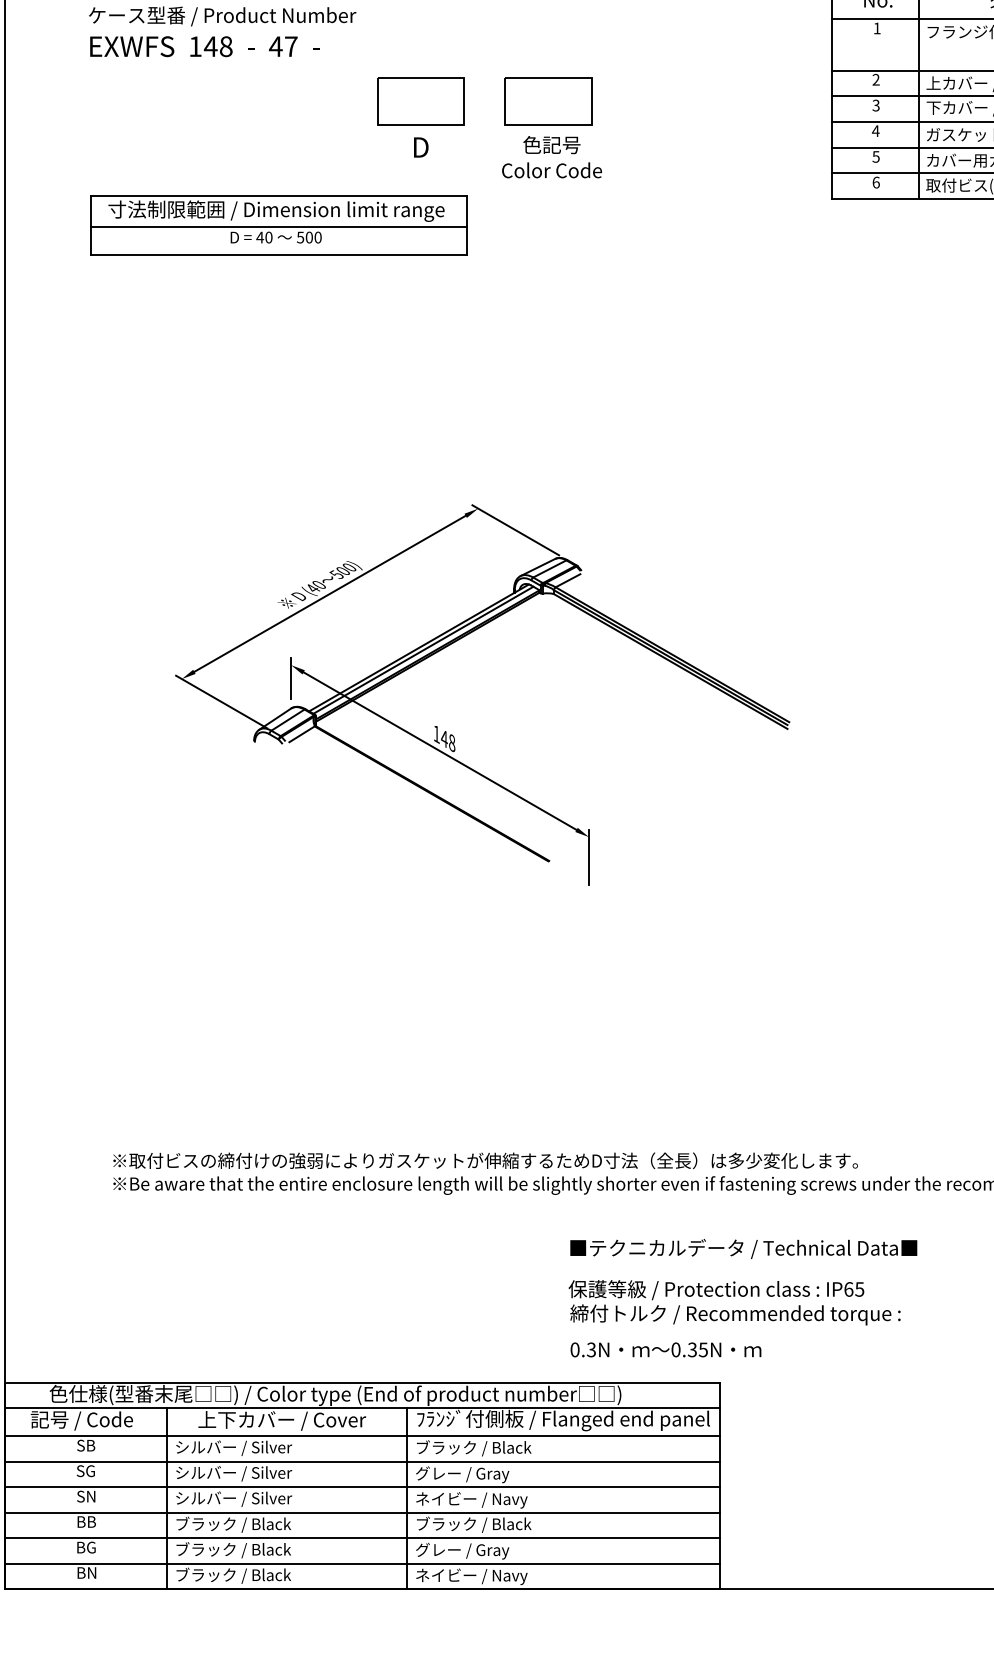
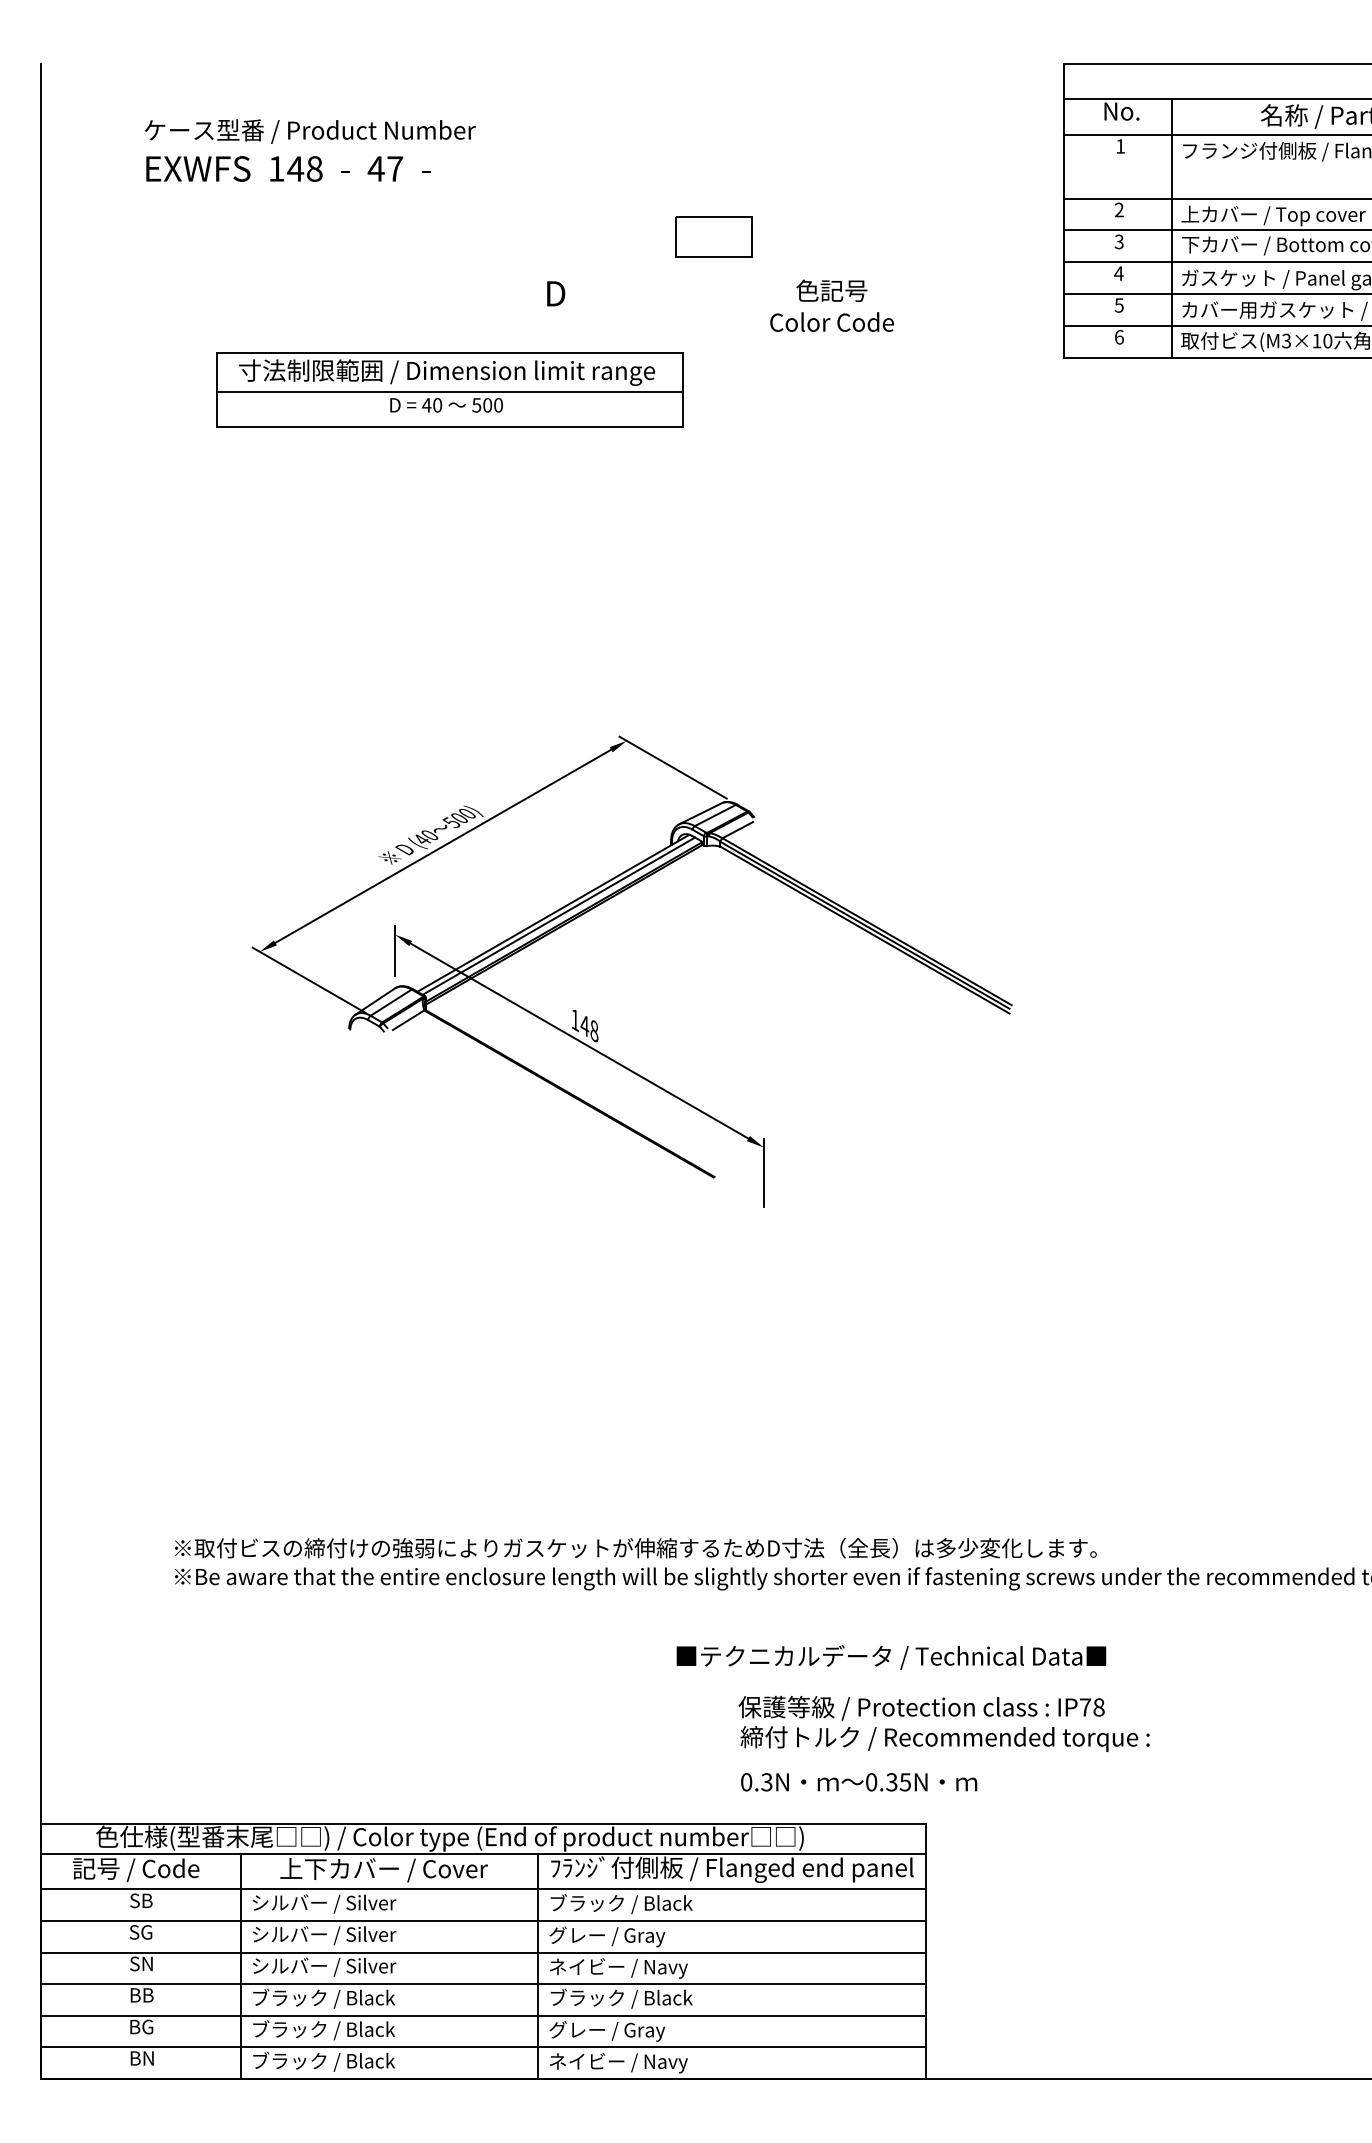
part: (420, 101) -> (555, 236), removed
part: (548, 101) -> (713, 236), size x0.7
text: (551, 156) -> (831, 305), moved
part: (278, 224) -> (449, 389), moved
text: (743, 1248) -> (891, 1656), moved
text: (854, 1289) -> (1092, 1707), IP65 -> IP78

